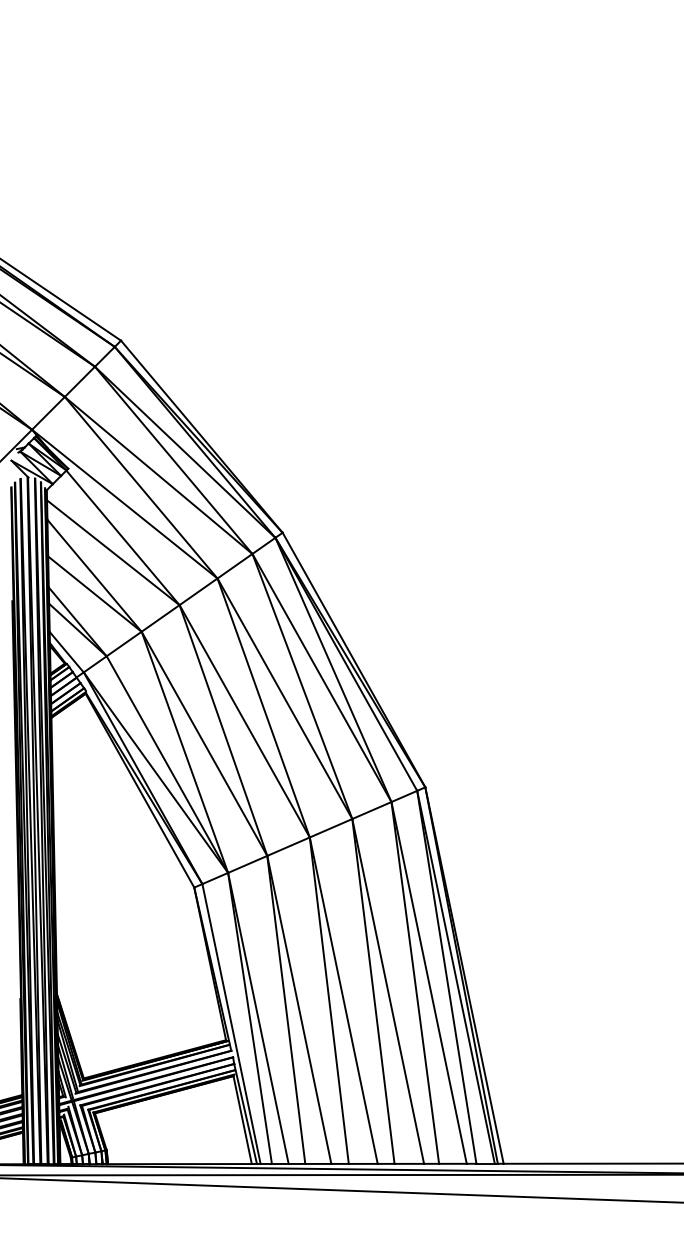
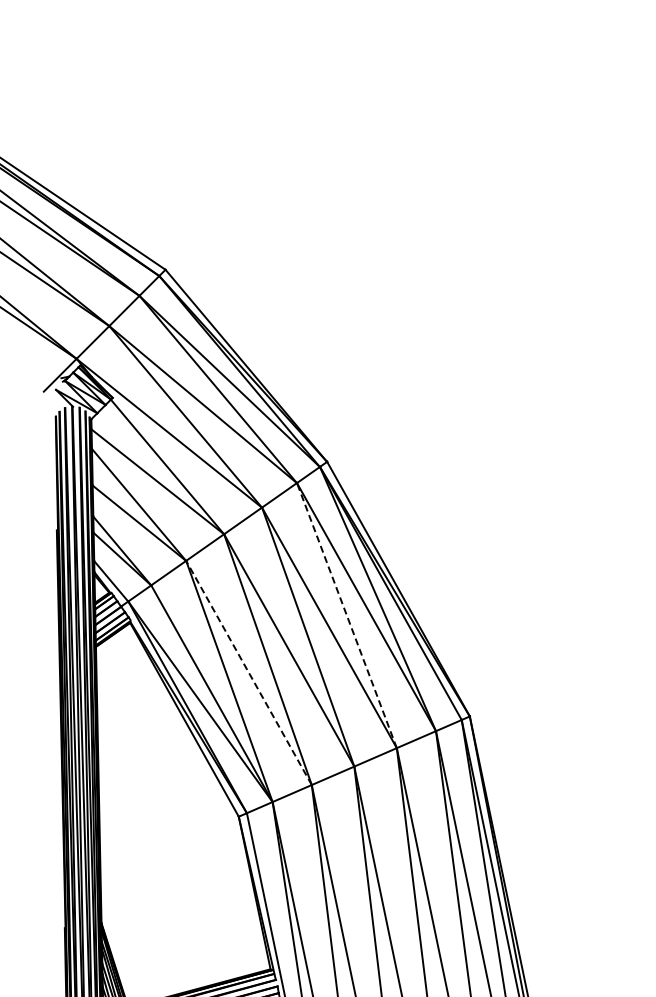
line: (302, 686) -> (347, 615), solid -> dashed
line: (204, 743) -> (249, 672), solid -> dashed

